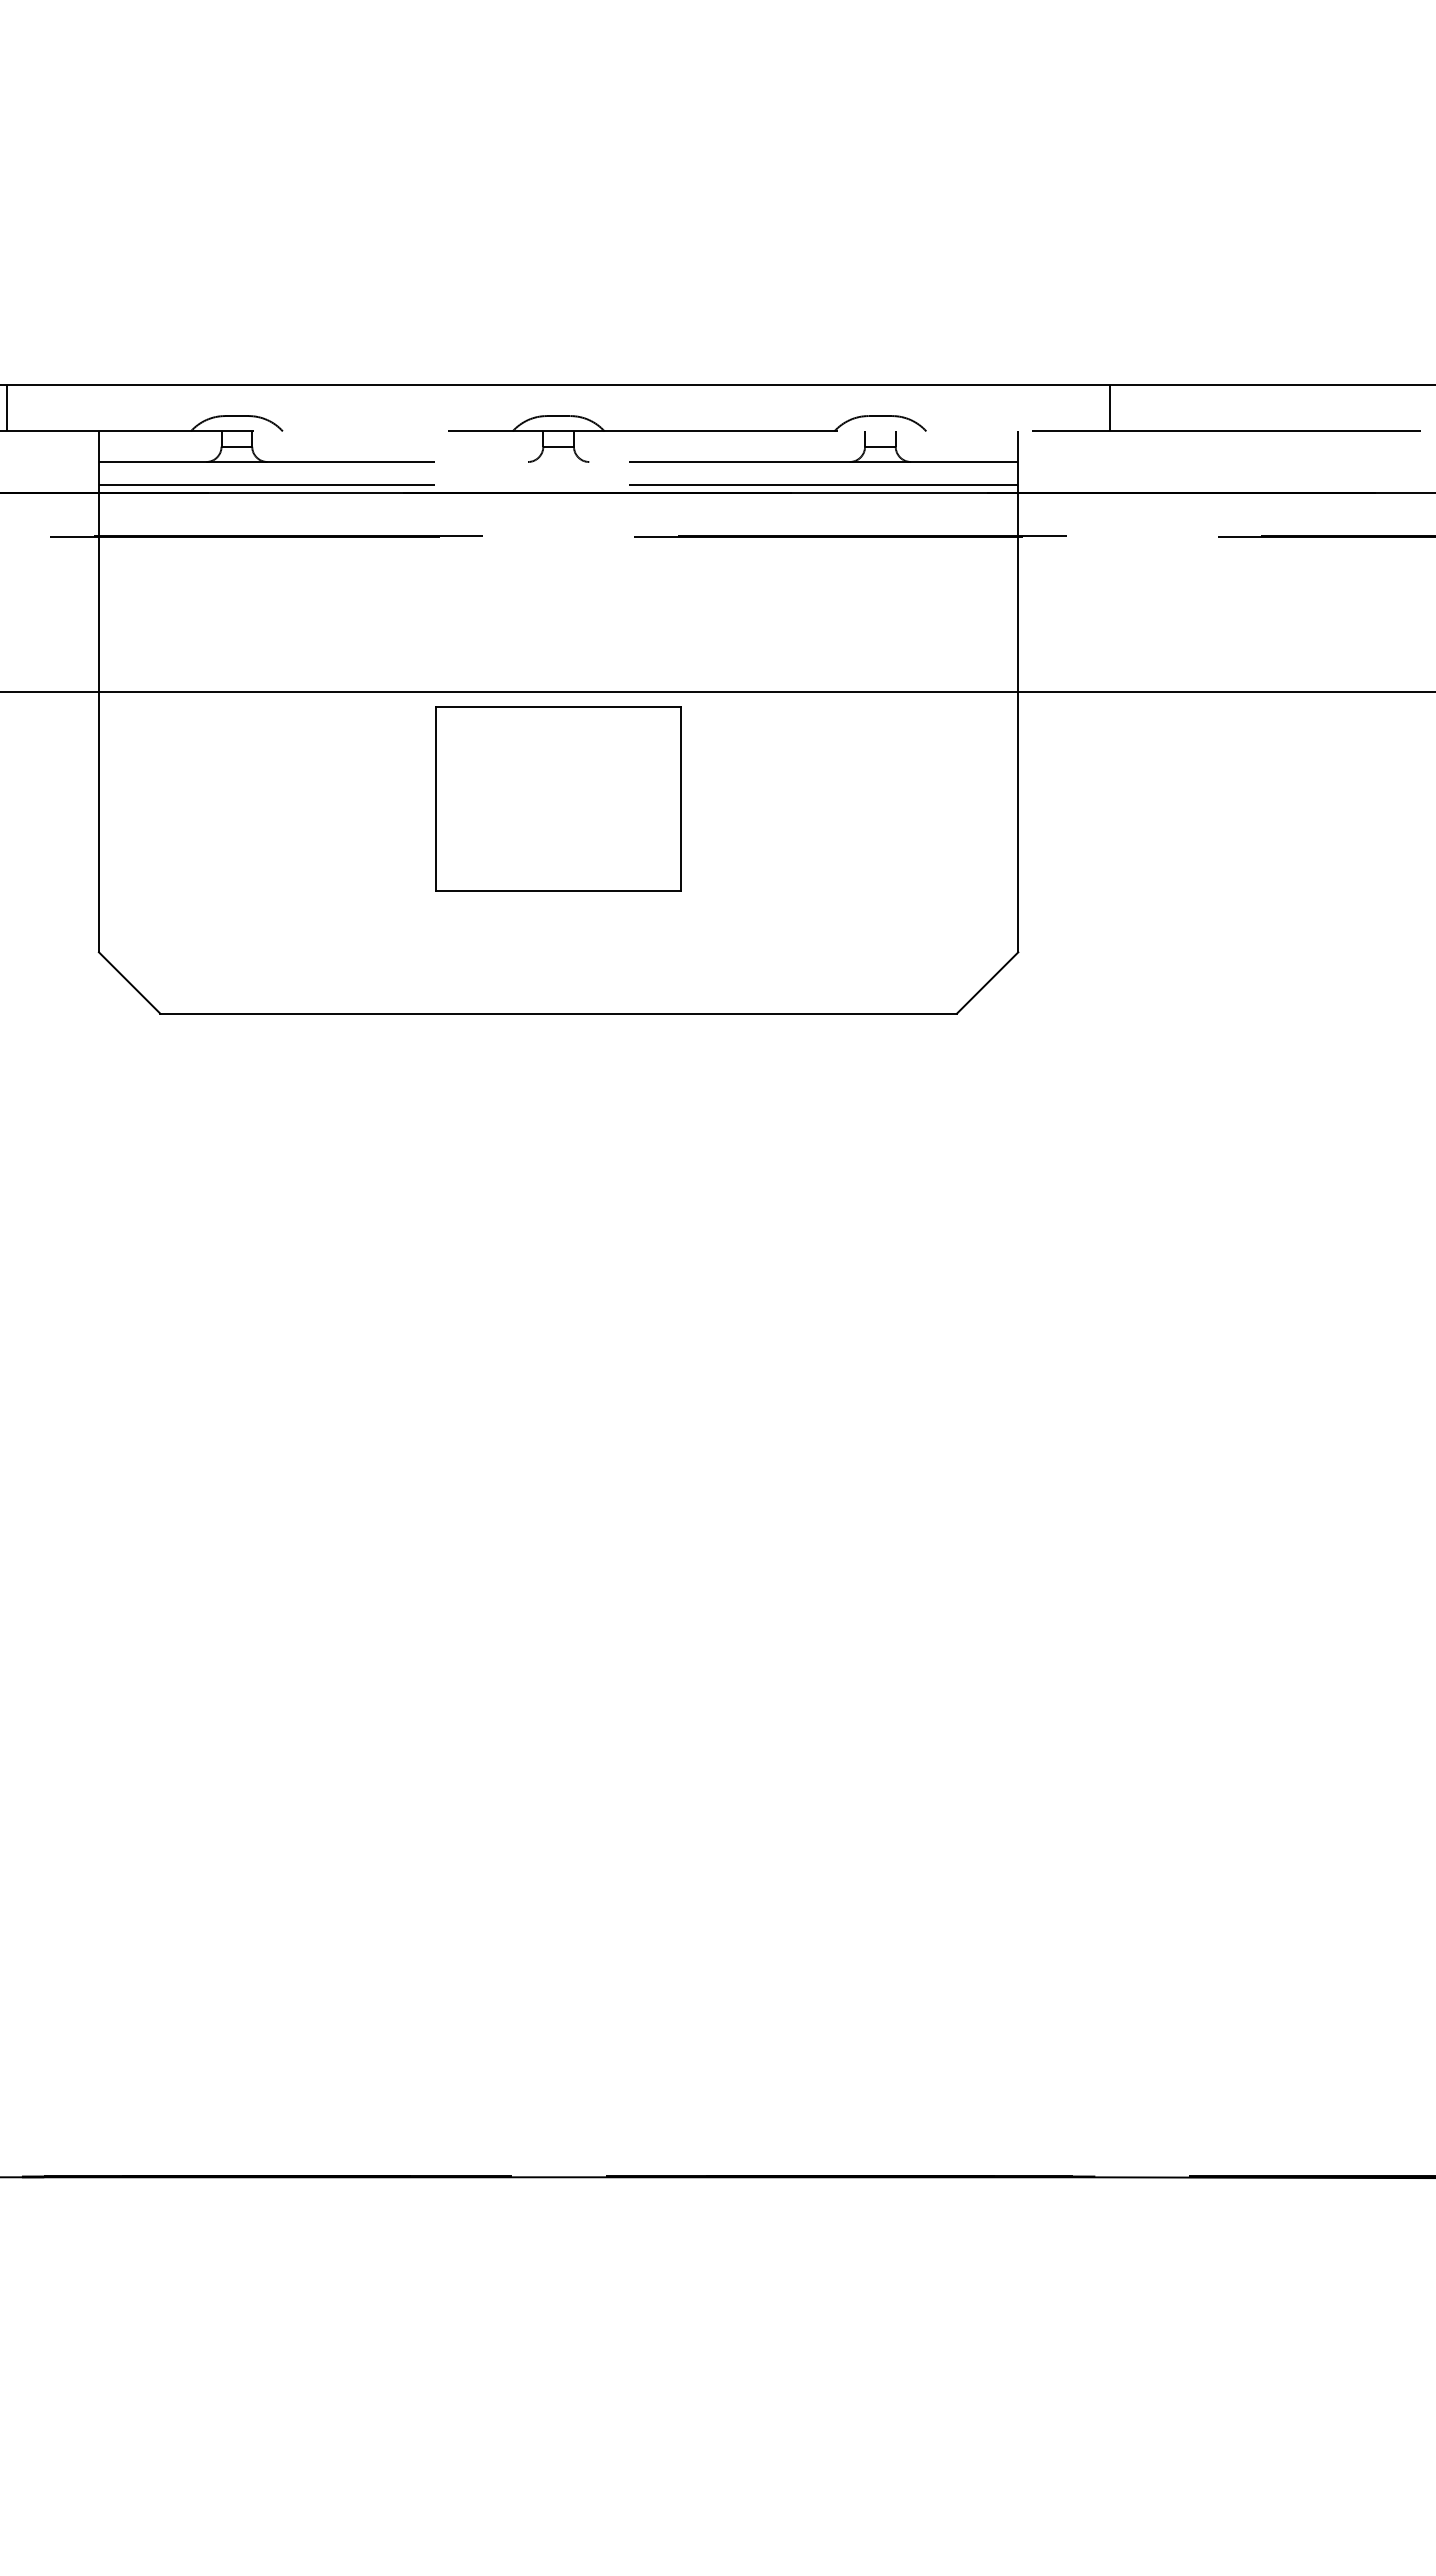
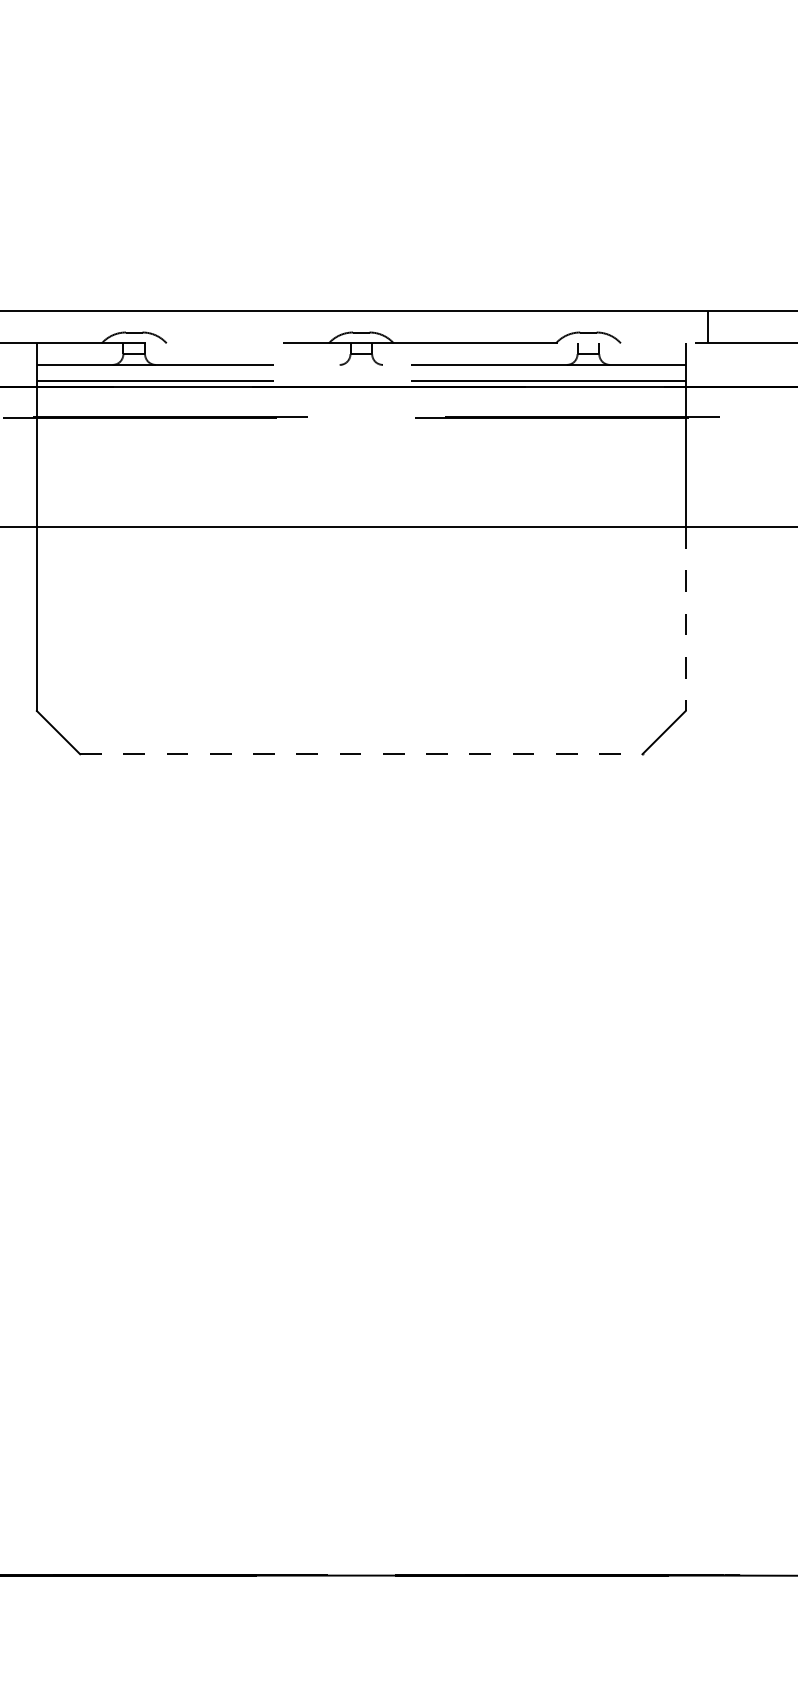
line: (1110, 408) -> (708, 327), moved
part: (558, 798) -> (361, 602), removed
line: (1018, 822) -> (685, 619), solid -> dashed
line: (559, 1013) -> (361, 754), solid -> dashed

